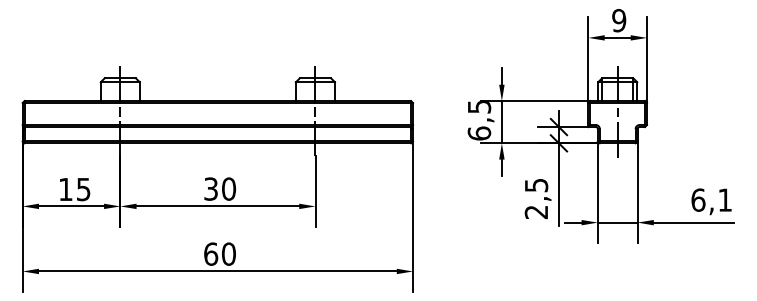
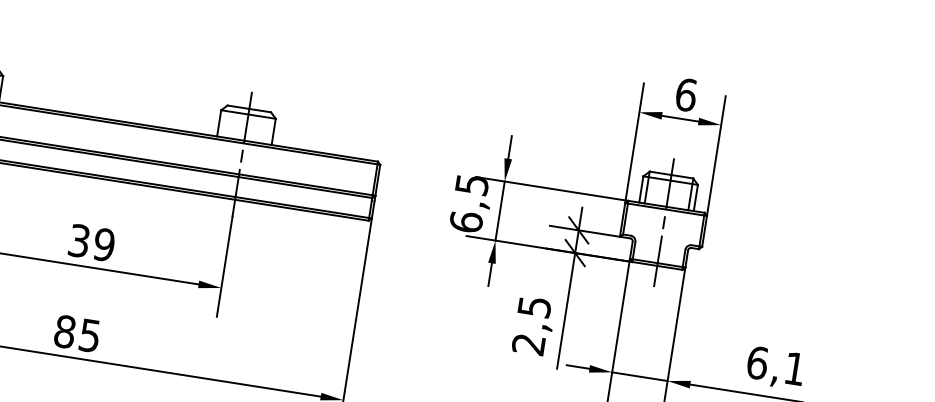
text: (619, 20) -> (686, 94), 9 -> 6
text: (229, 188) -> (105, 244), 30 -> 39
text: (219, 253) -> (76, 332), 60 -> 85

